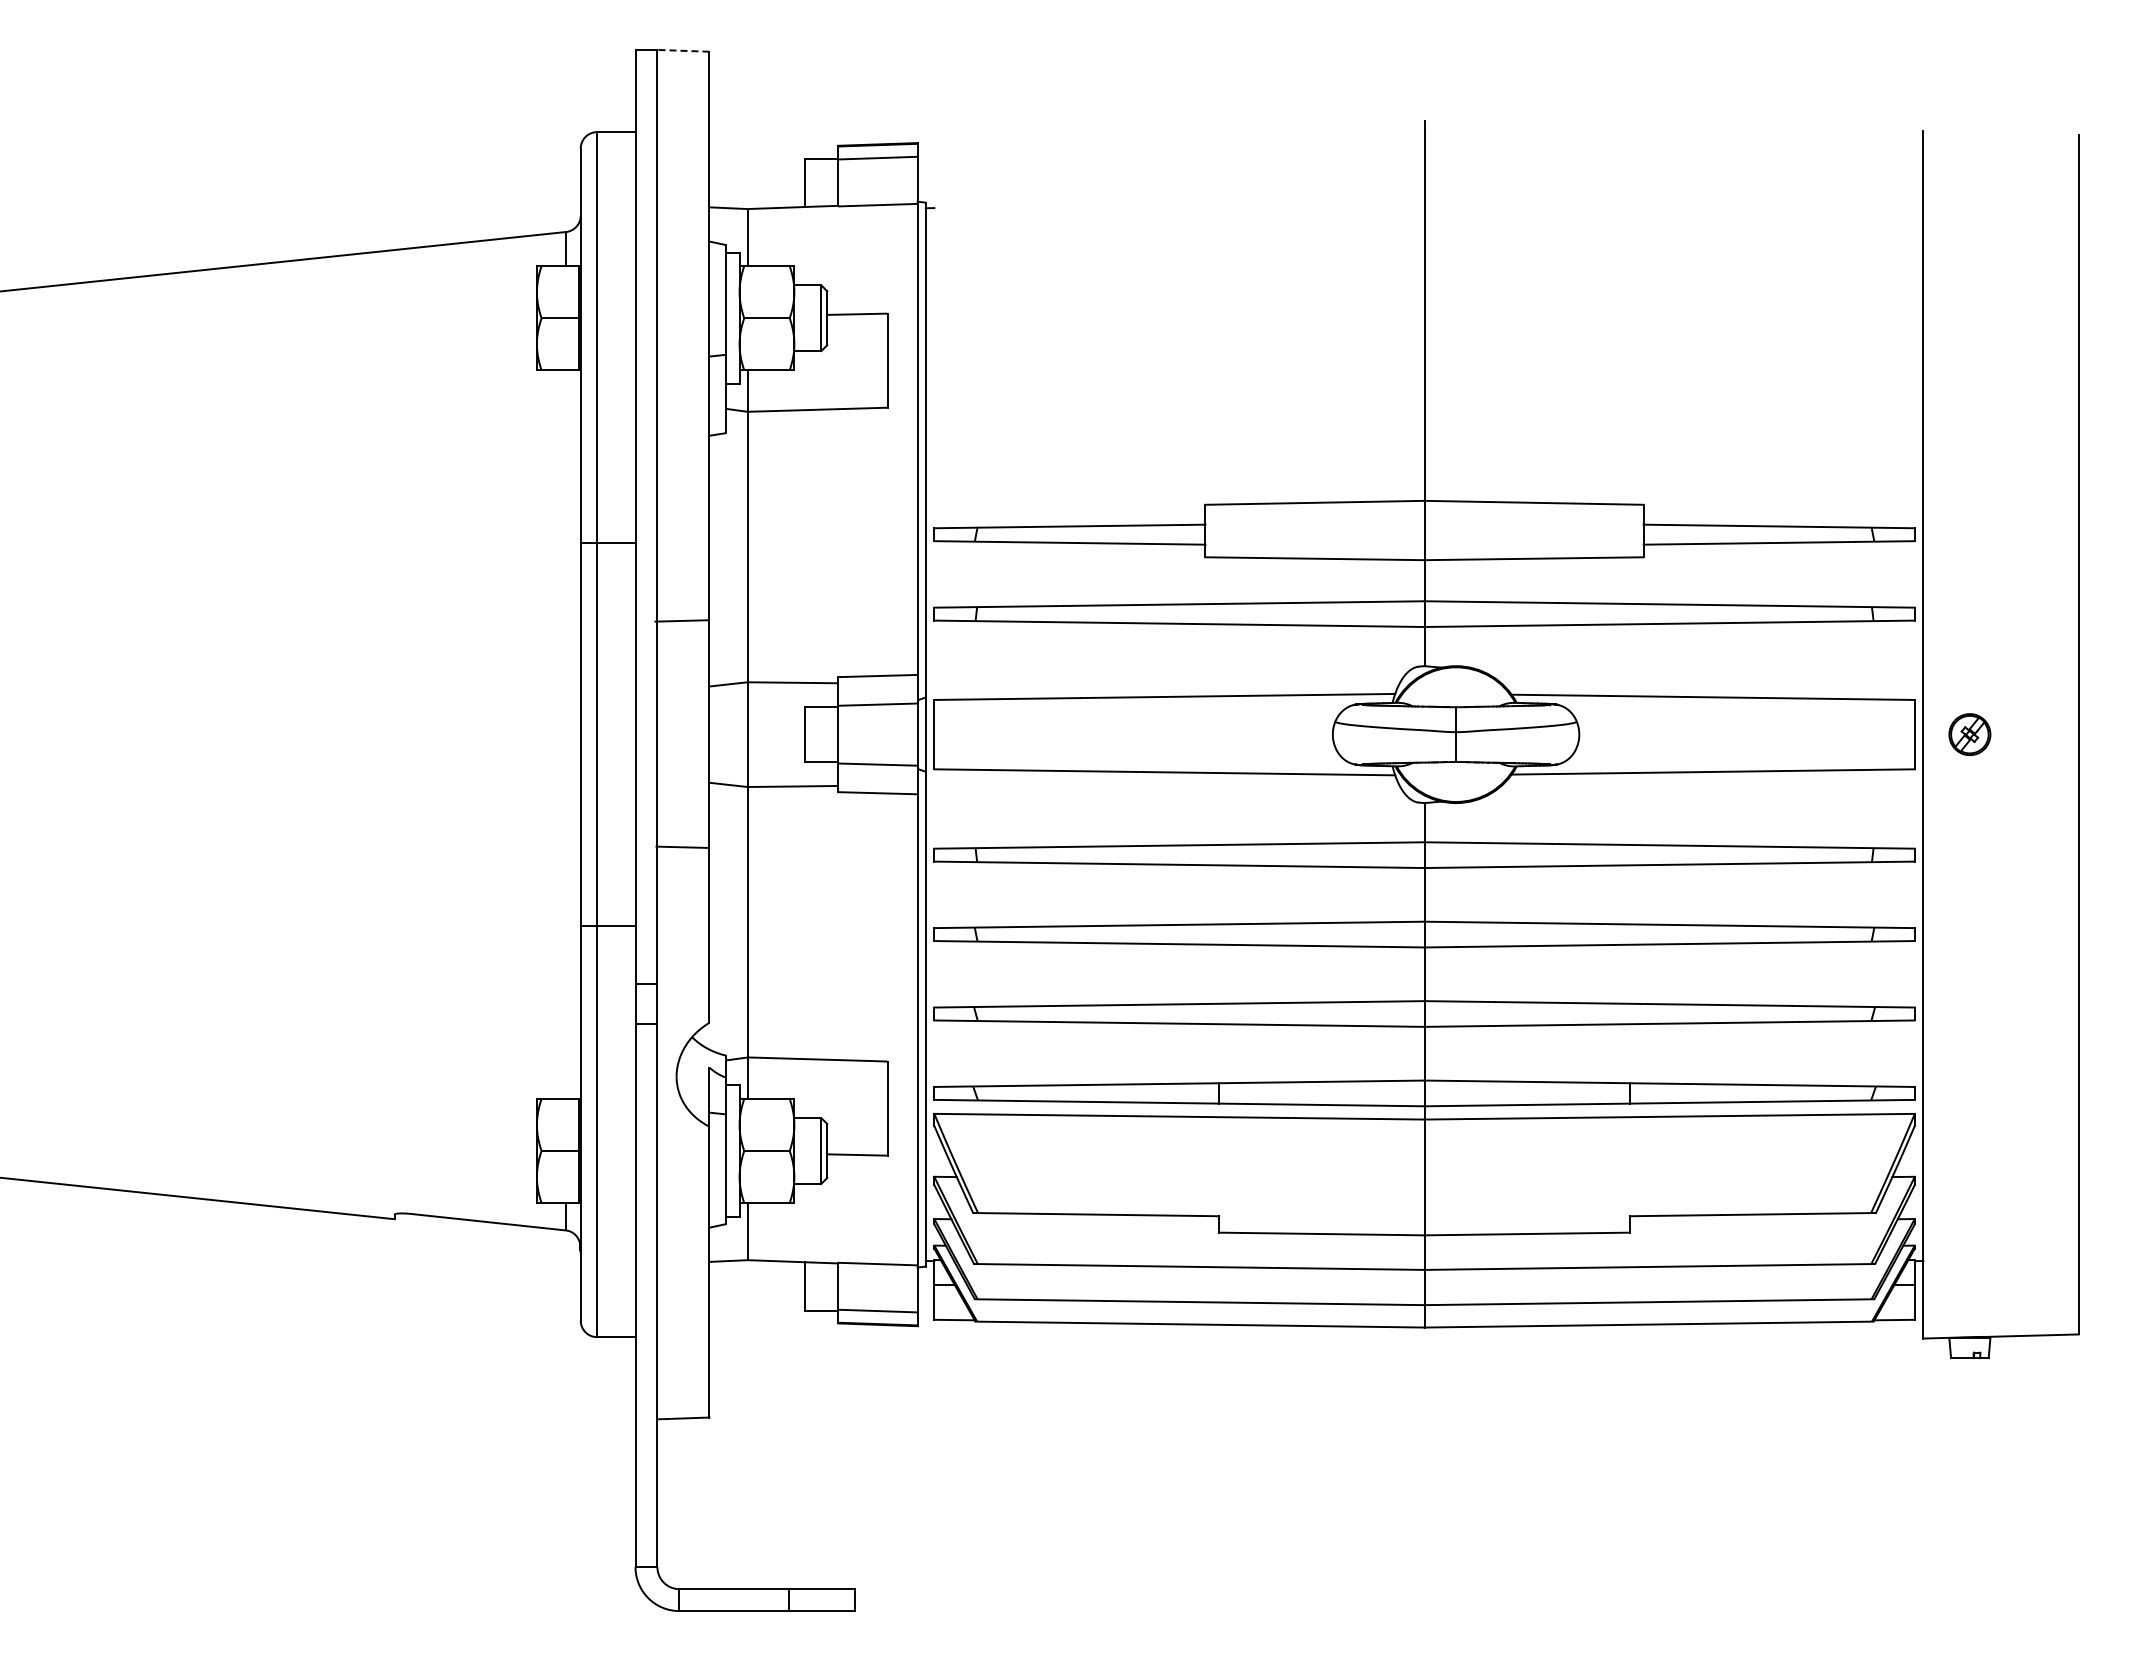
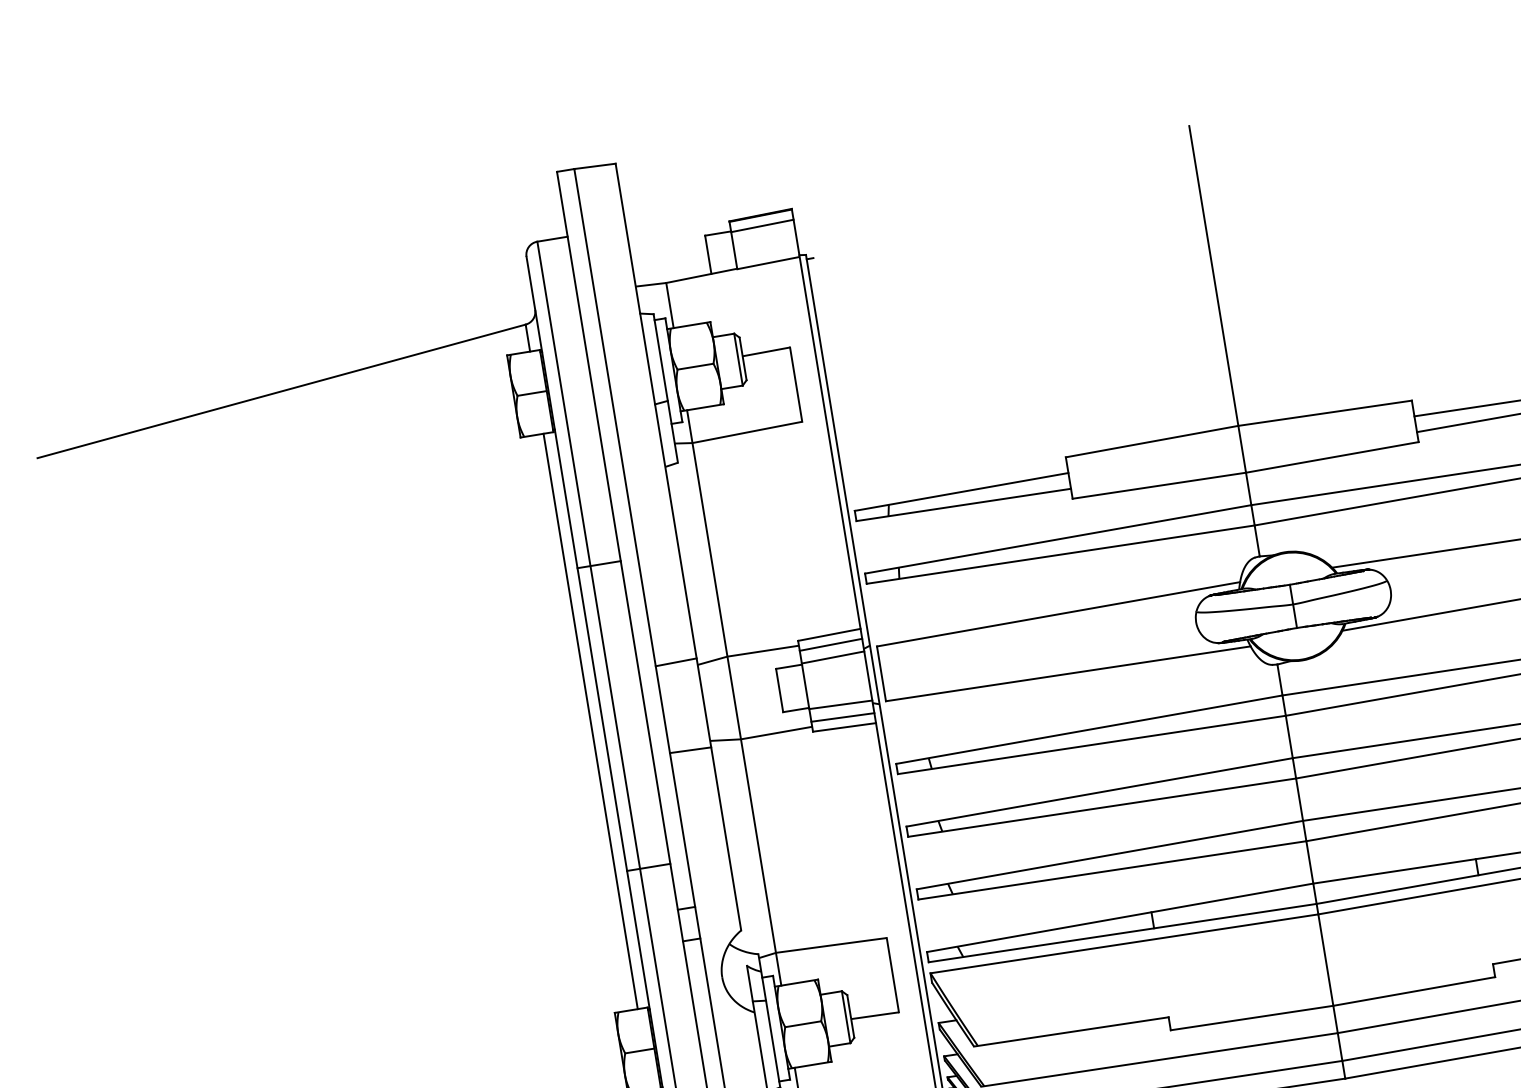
line: (682, 50) -> (594, 166), dashed -> solid
line: (681, 620) -> (676, 661), moved
line: (877, 688) -> (830, 644), added
line: (566, 734) -> (591, 721), added
line: (877, 780) -> (842, 717), added
line: (682, 846) -> (690, 749), moved

